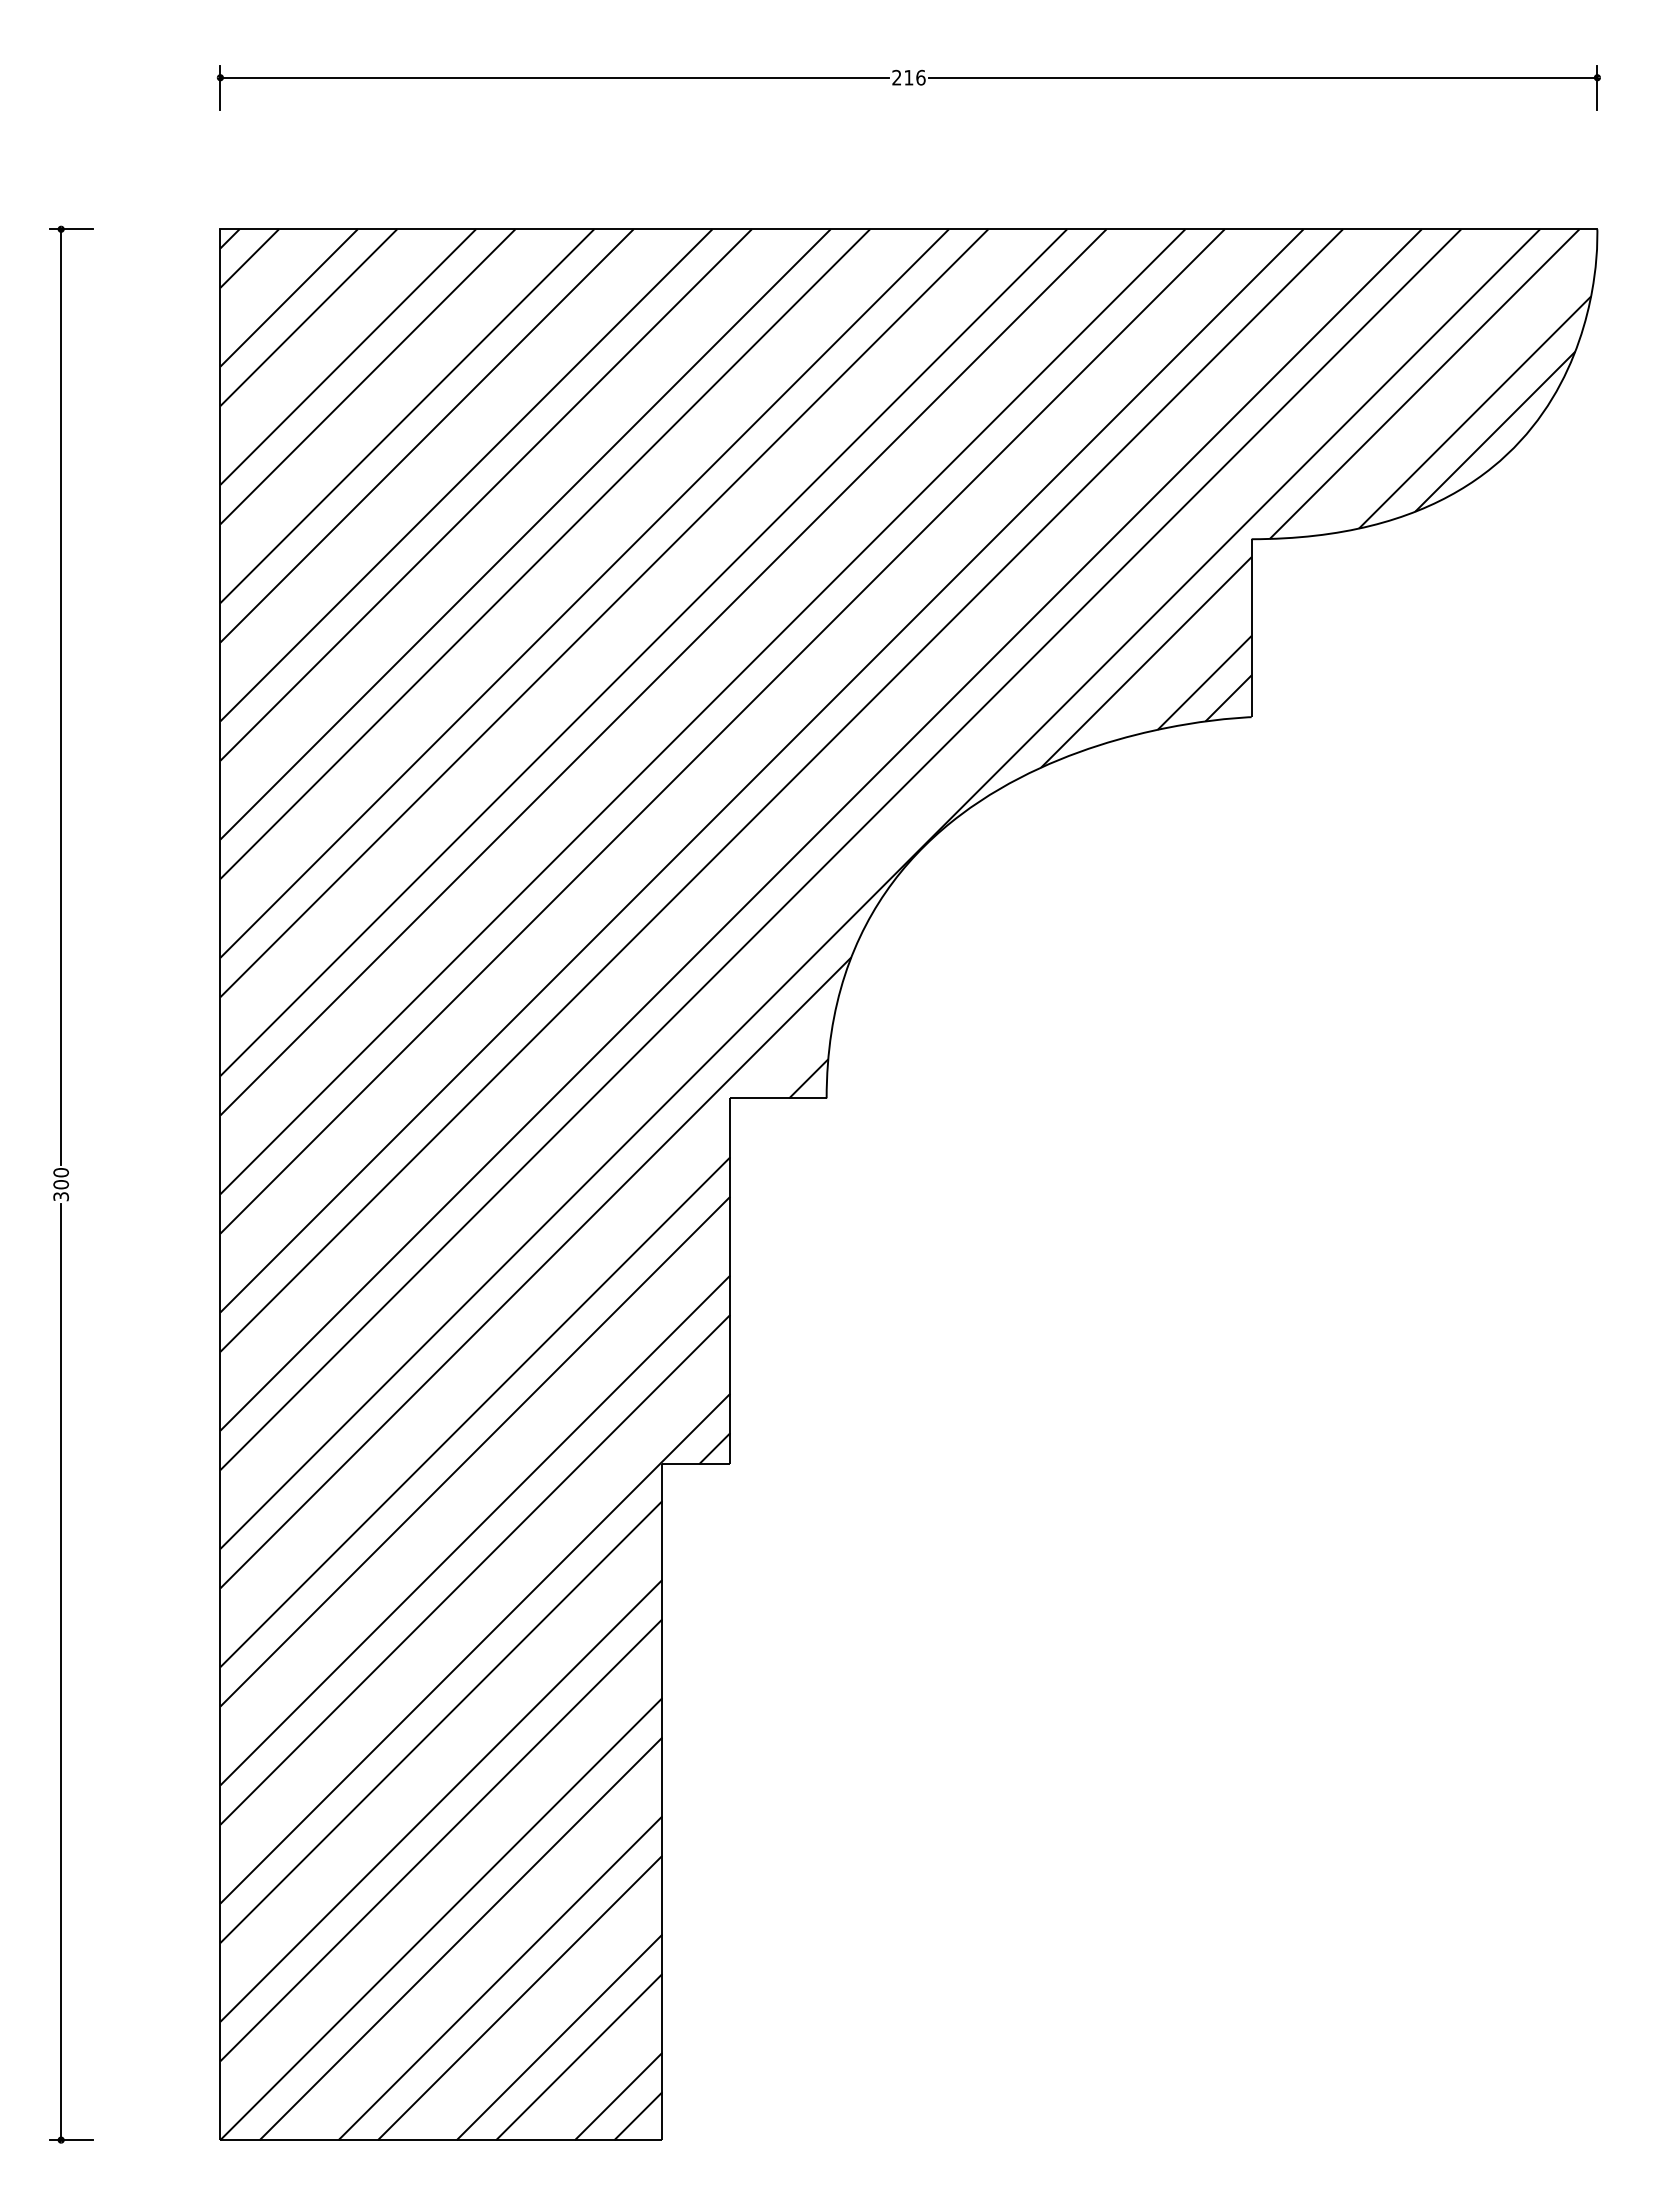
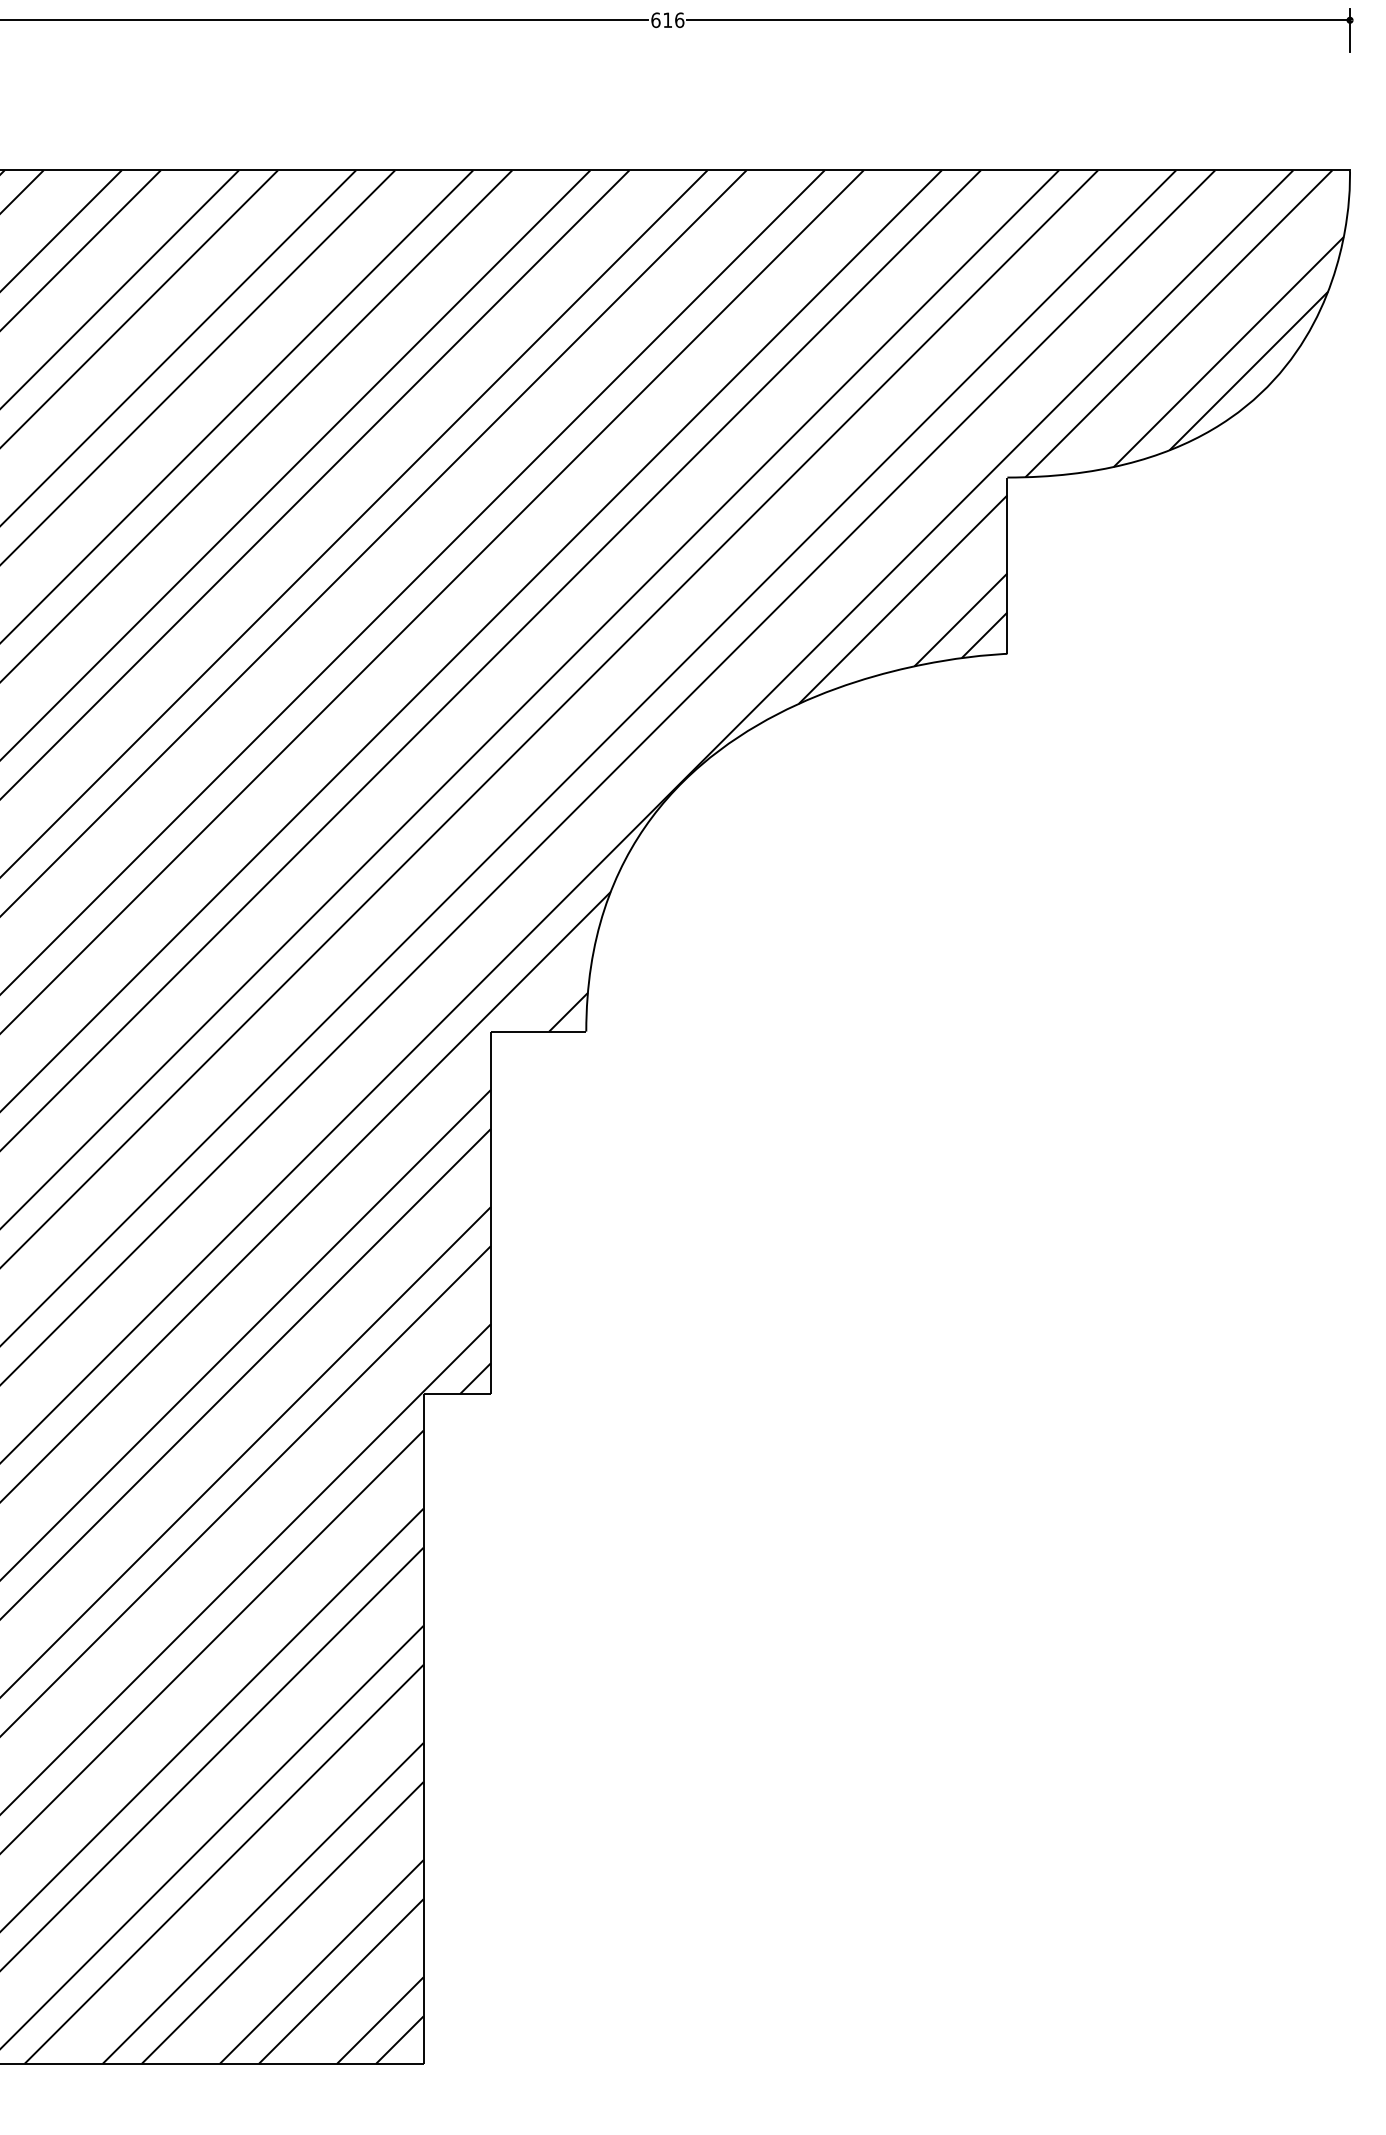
text: (896, 77) -> (655, 20), 216 -> 616

